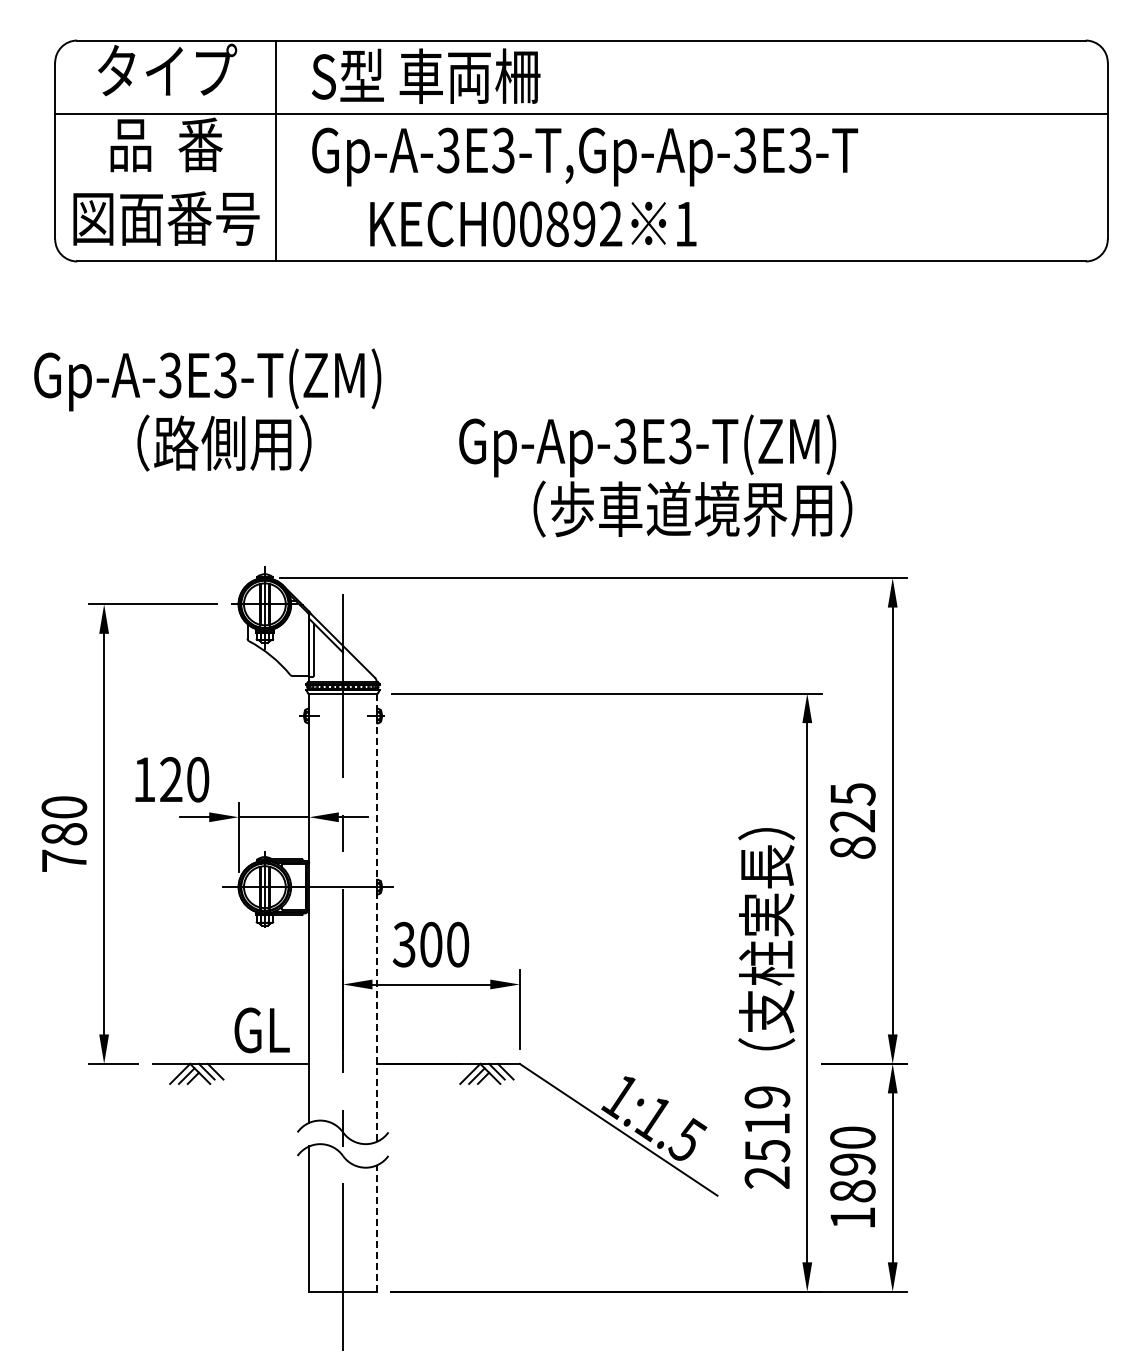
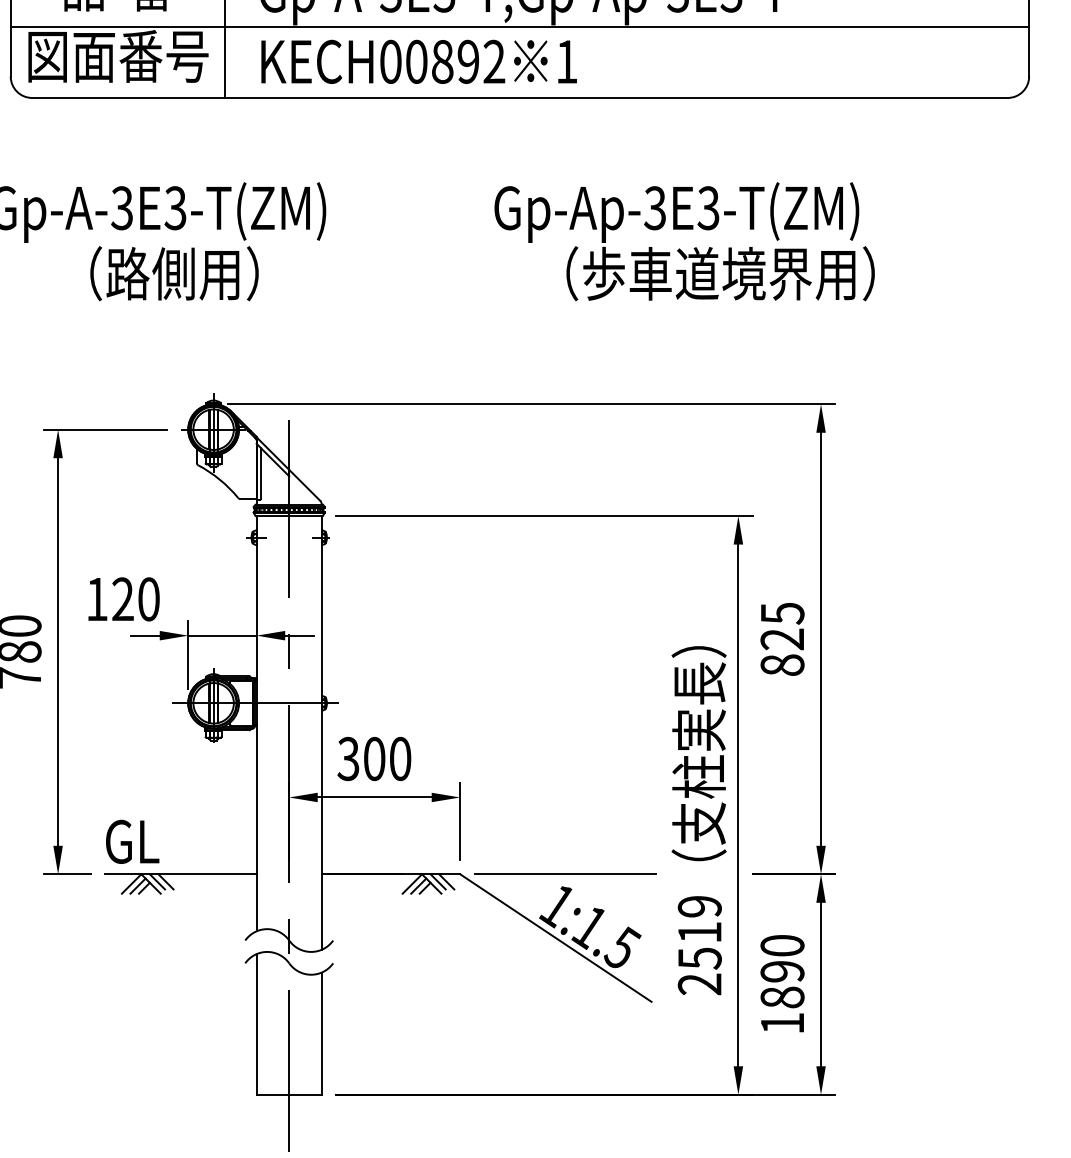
line: (581, 187) -> (519, 26), added
text: (533, 223) -> (419, 61), moved
text: (655, 475) -> (684, 241), moved
line: (376, 918) -> (321, 733), dashed -> solid
text: (261, 1030) -> (131, 841), moved
line: (627, 1063) -> (564, 873), added
line: (376, 1228) -> (321, 1033), dashed -> solid

